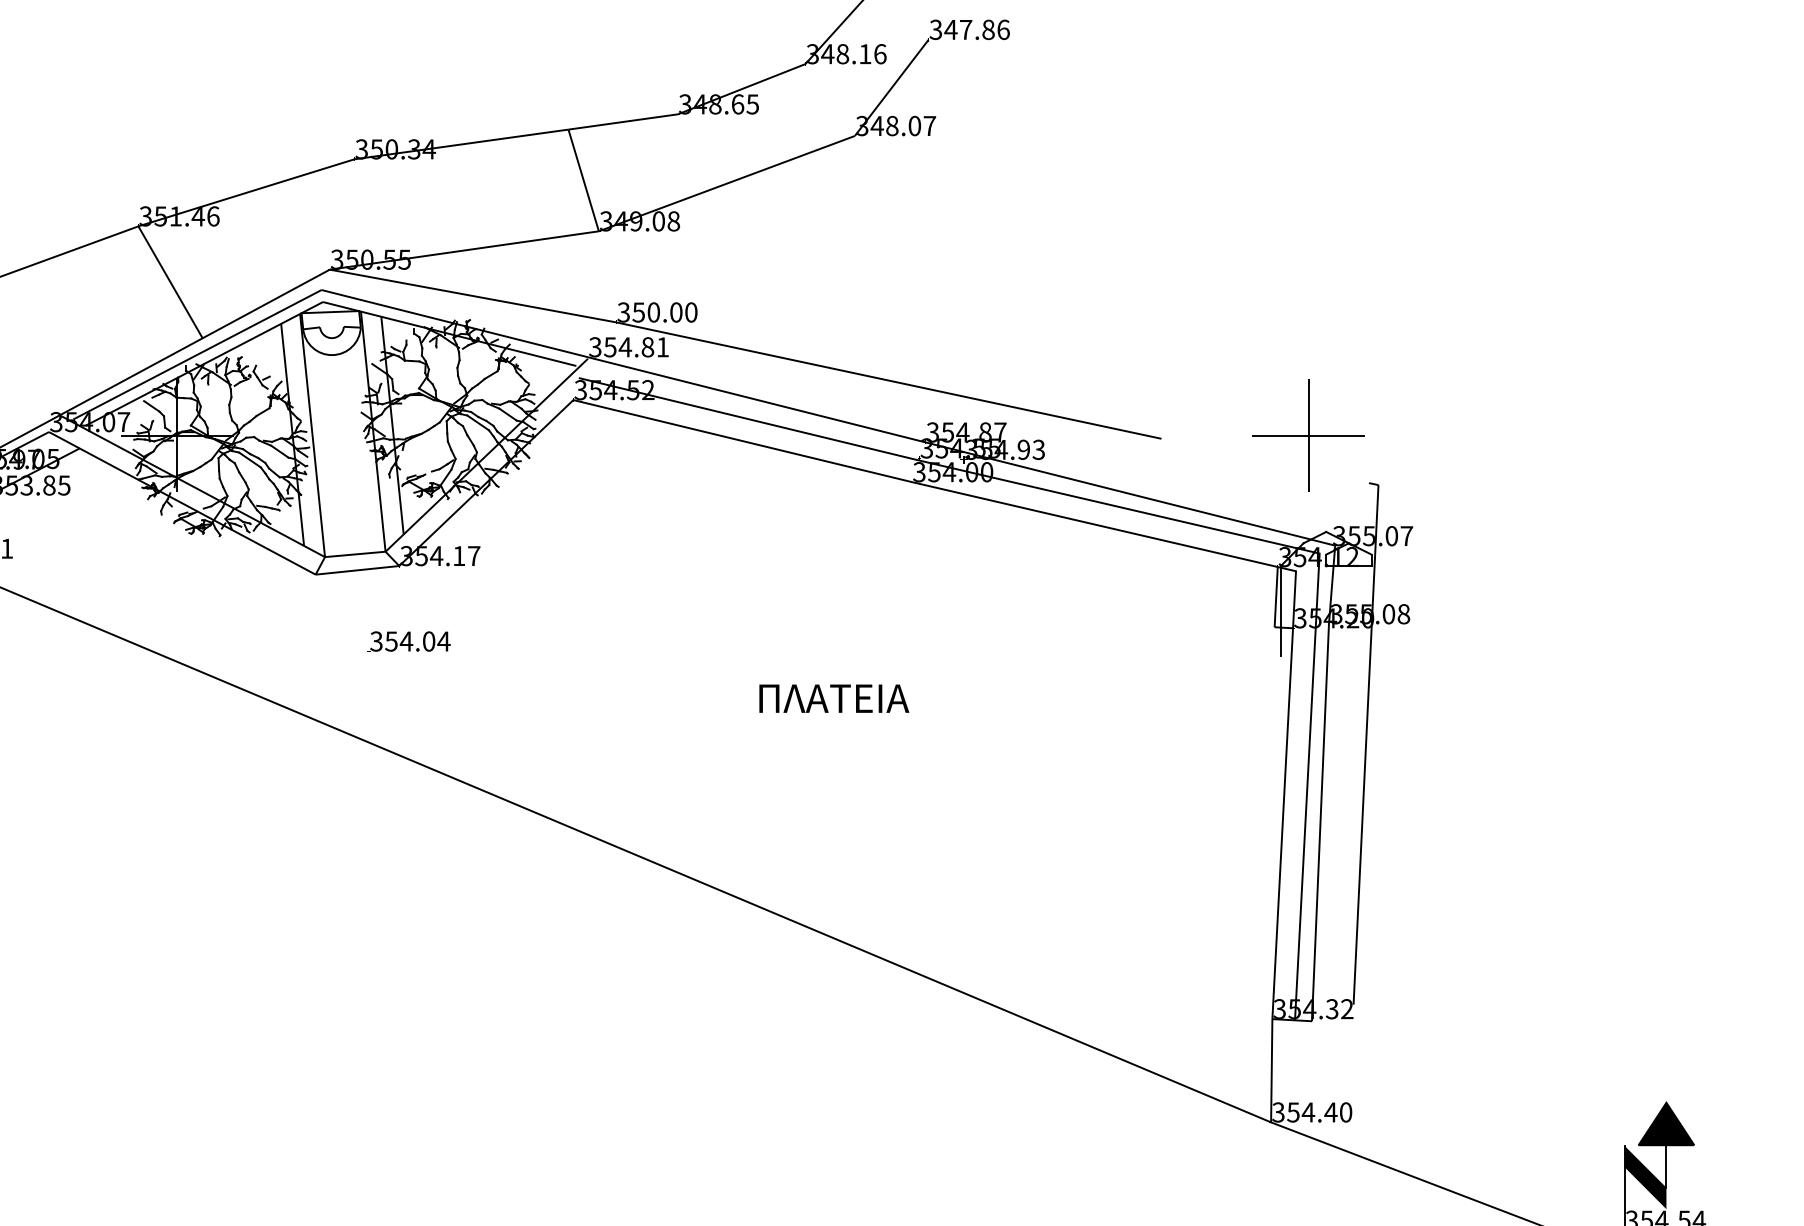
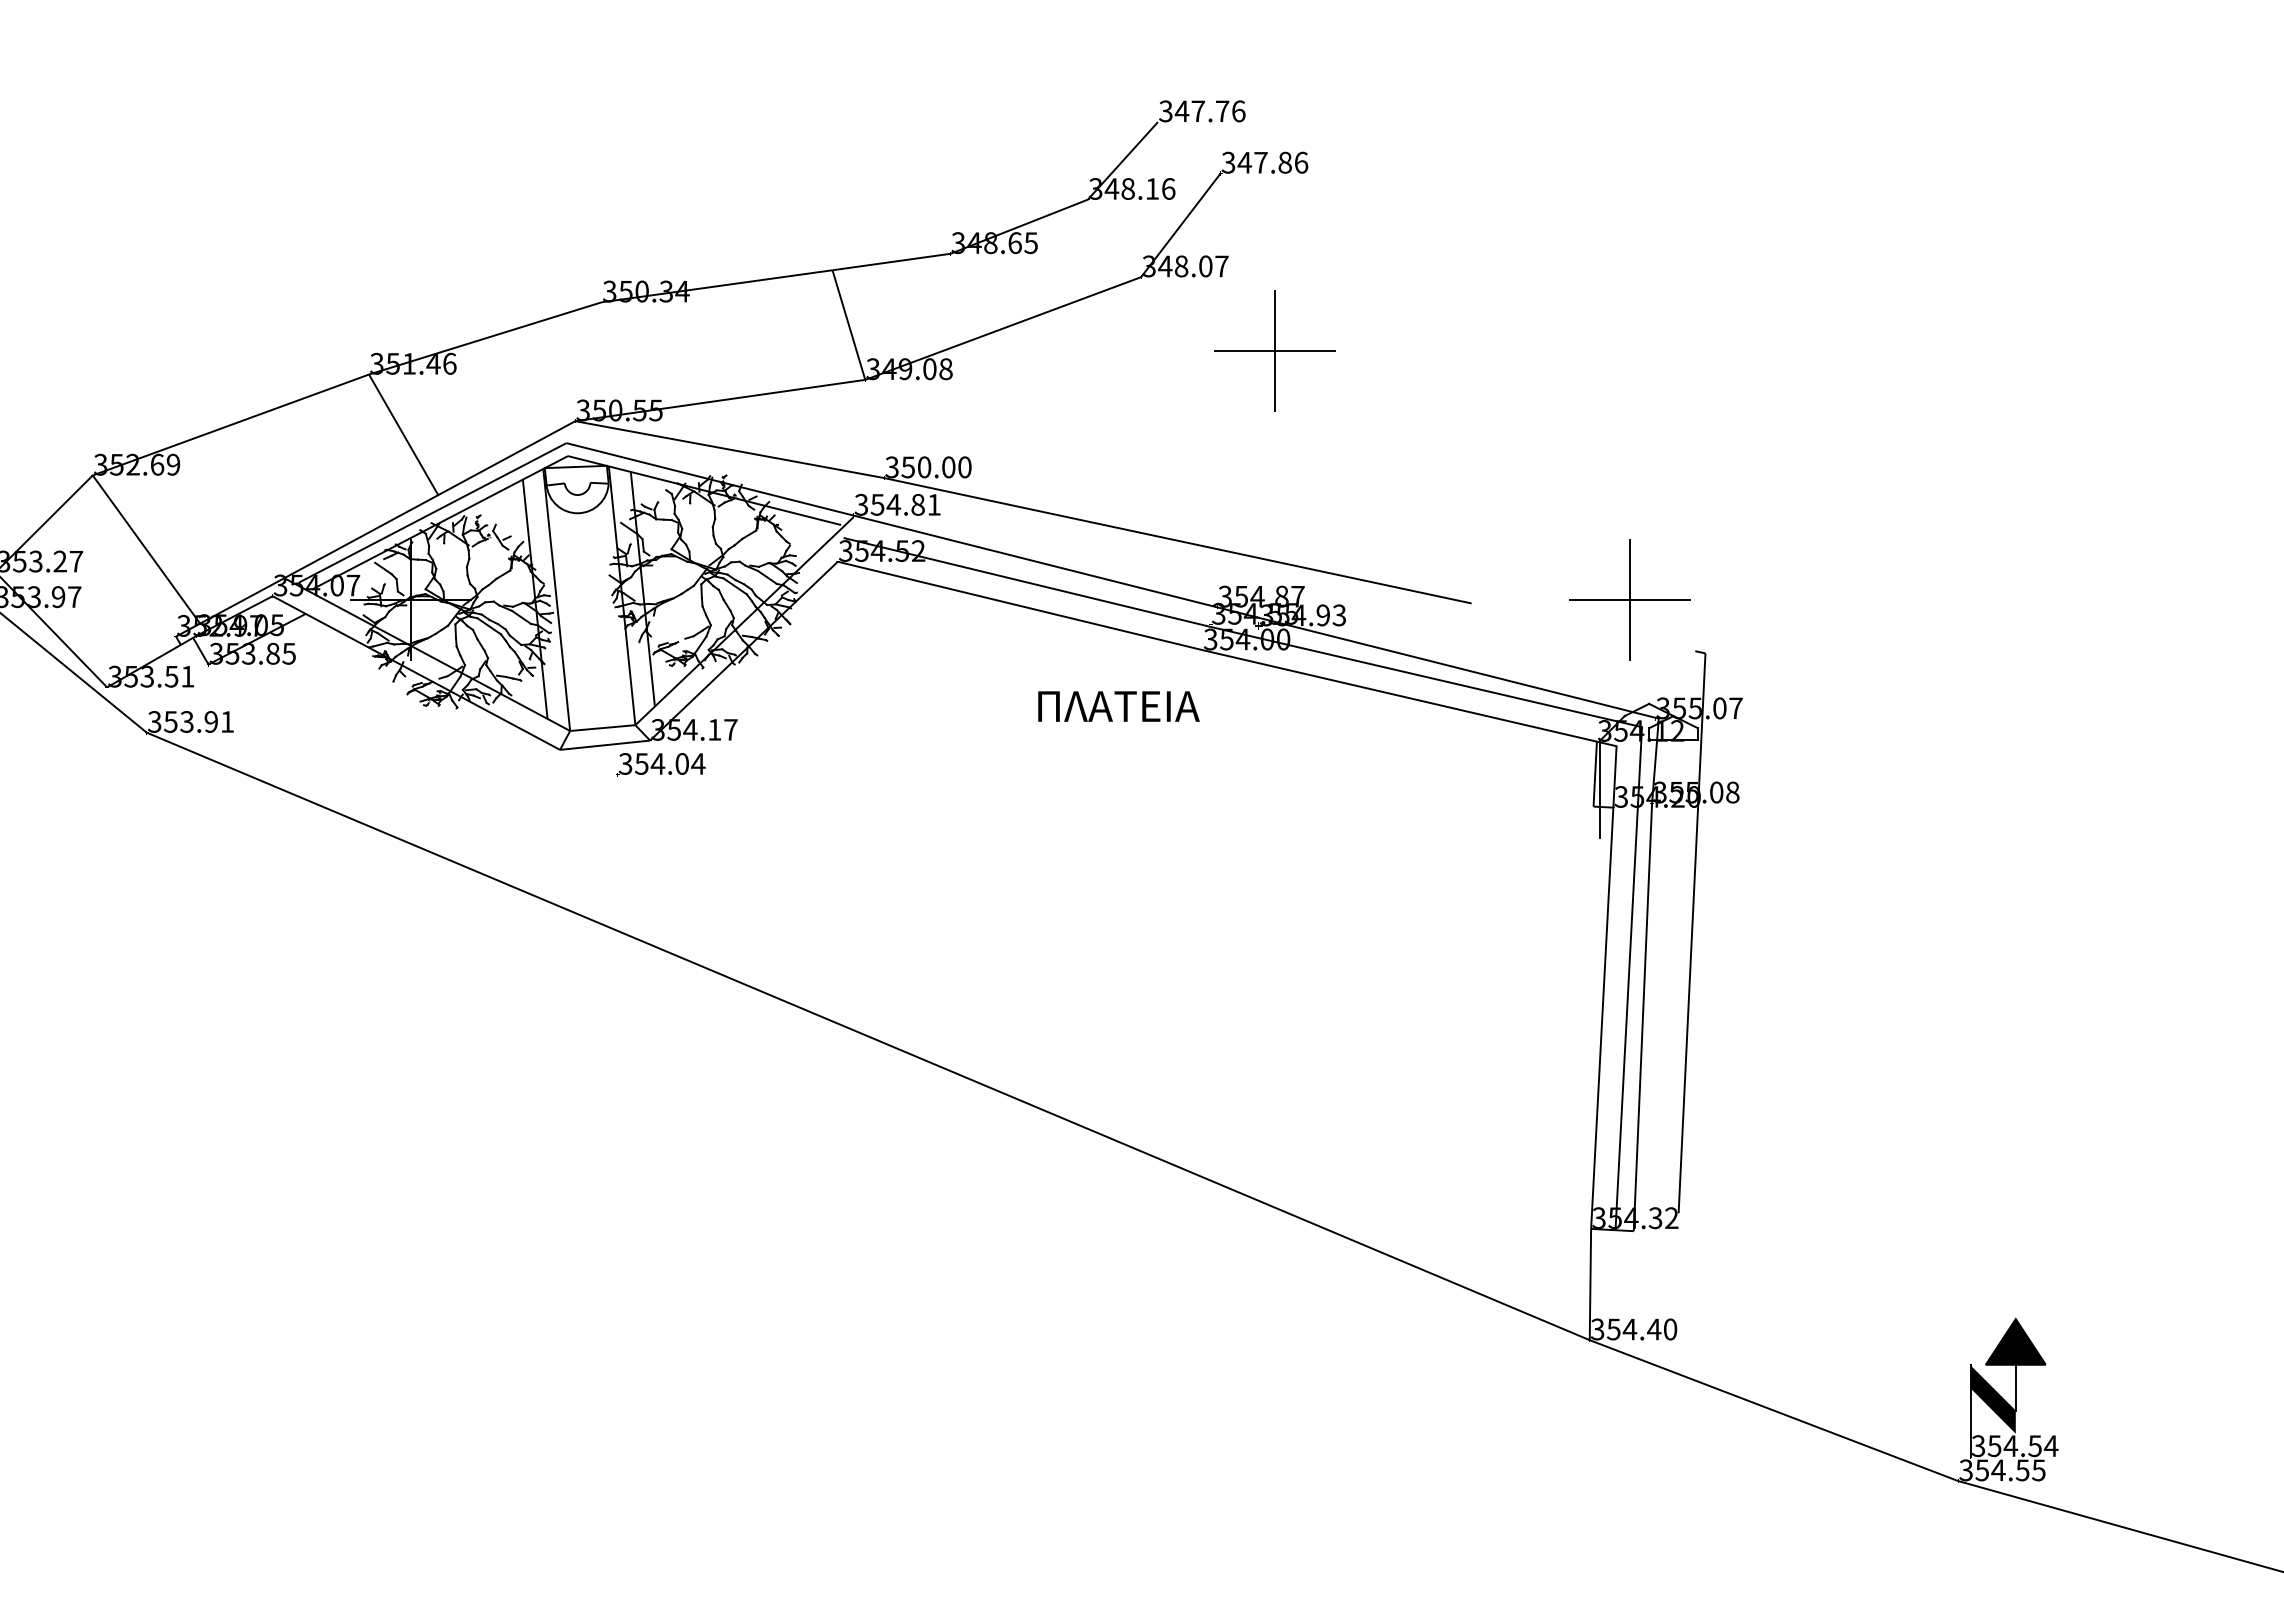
part: (978, 204) -> (1274, 350), added
text: (408, 642) -> (660, 764), moved
text: (833, 698) -> (1118, 706), moved

